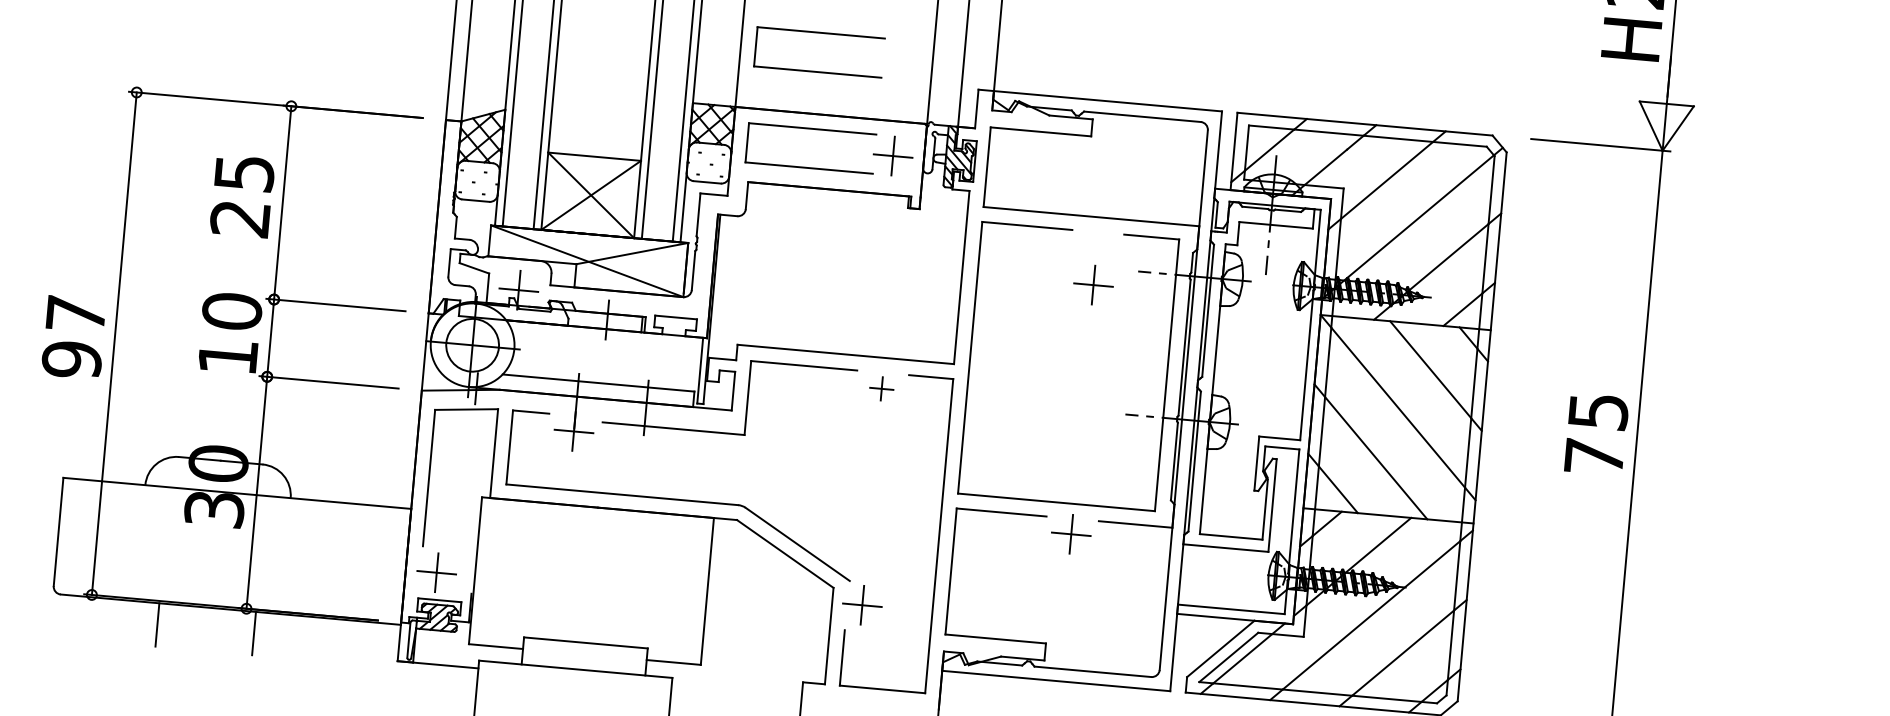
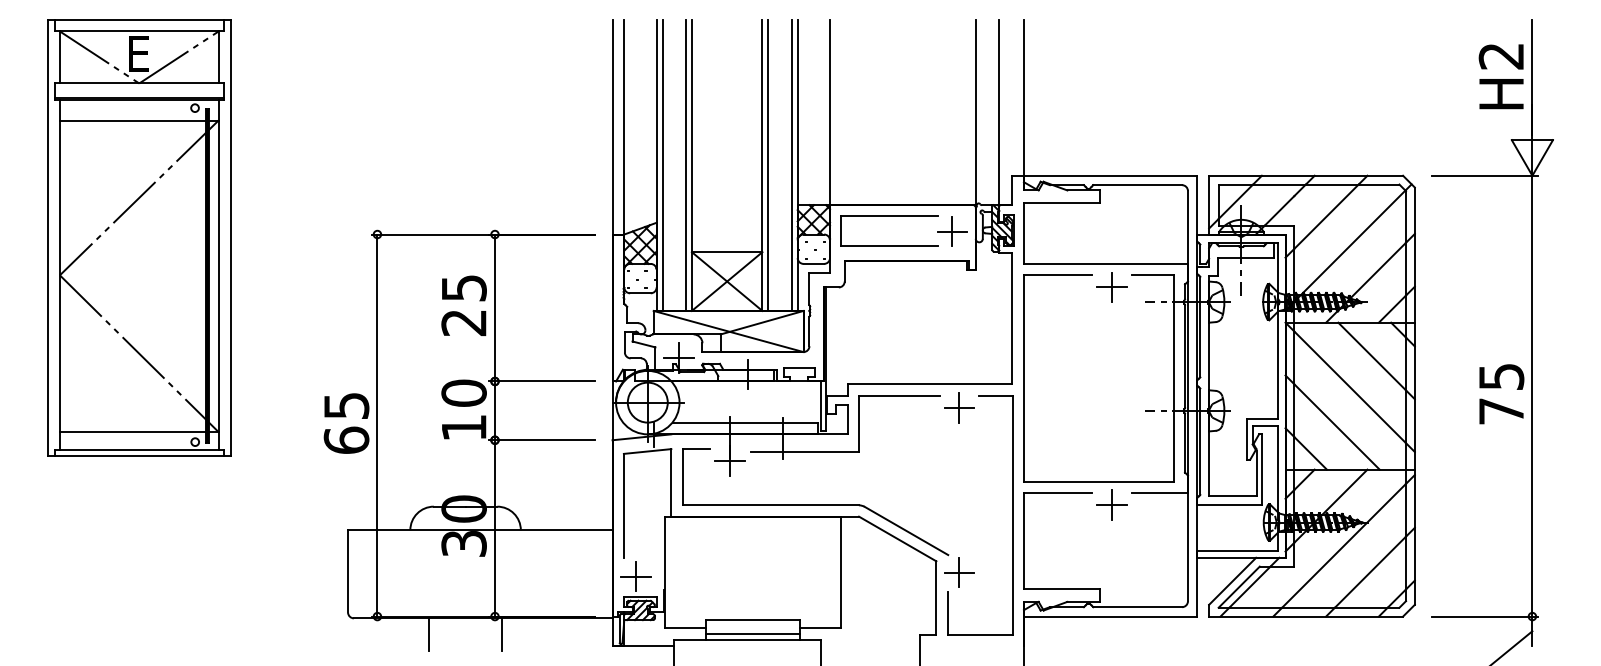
part: (820, 32) -> (889, 143), removed
part: (1092, 285) -> (1111, 287), moved
text: (73, 337) -> (346, 423), 97 -> 65
part: (881, 388) -> (959, 407), size x1.67
line: (584, 662) -> (753, 634), added

